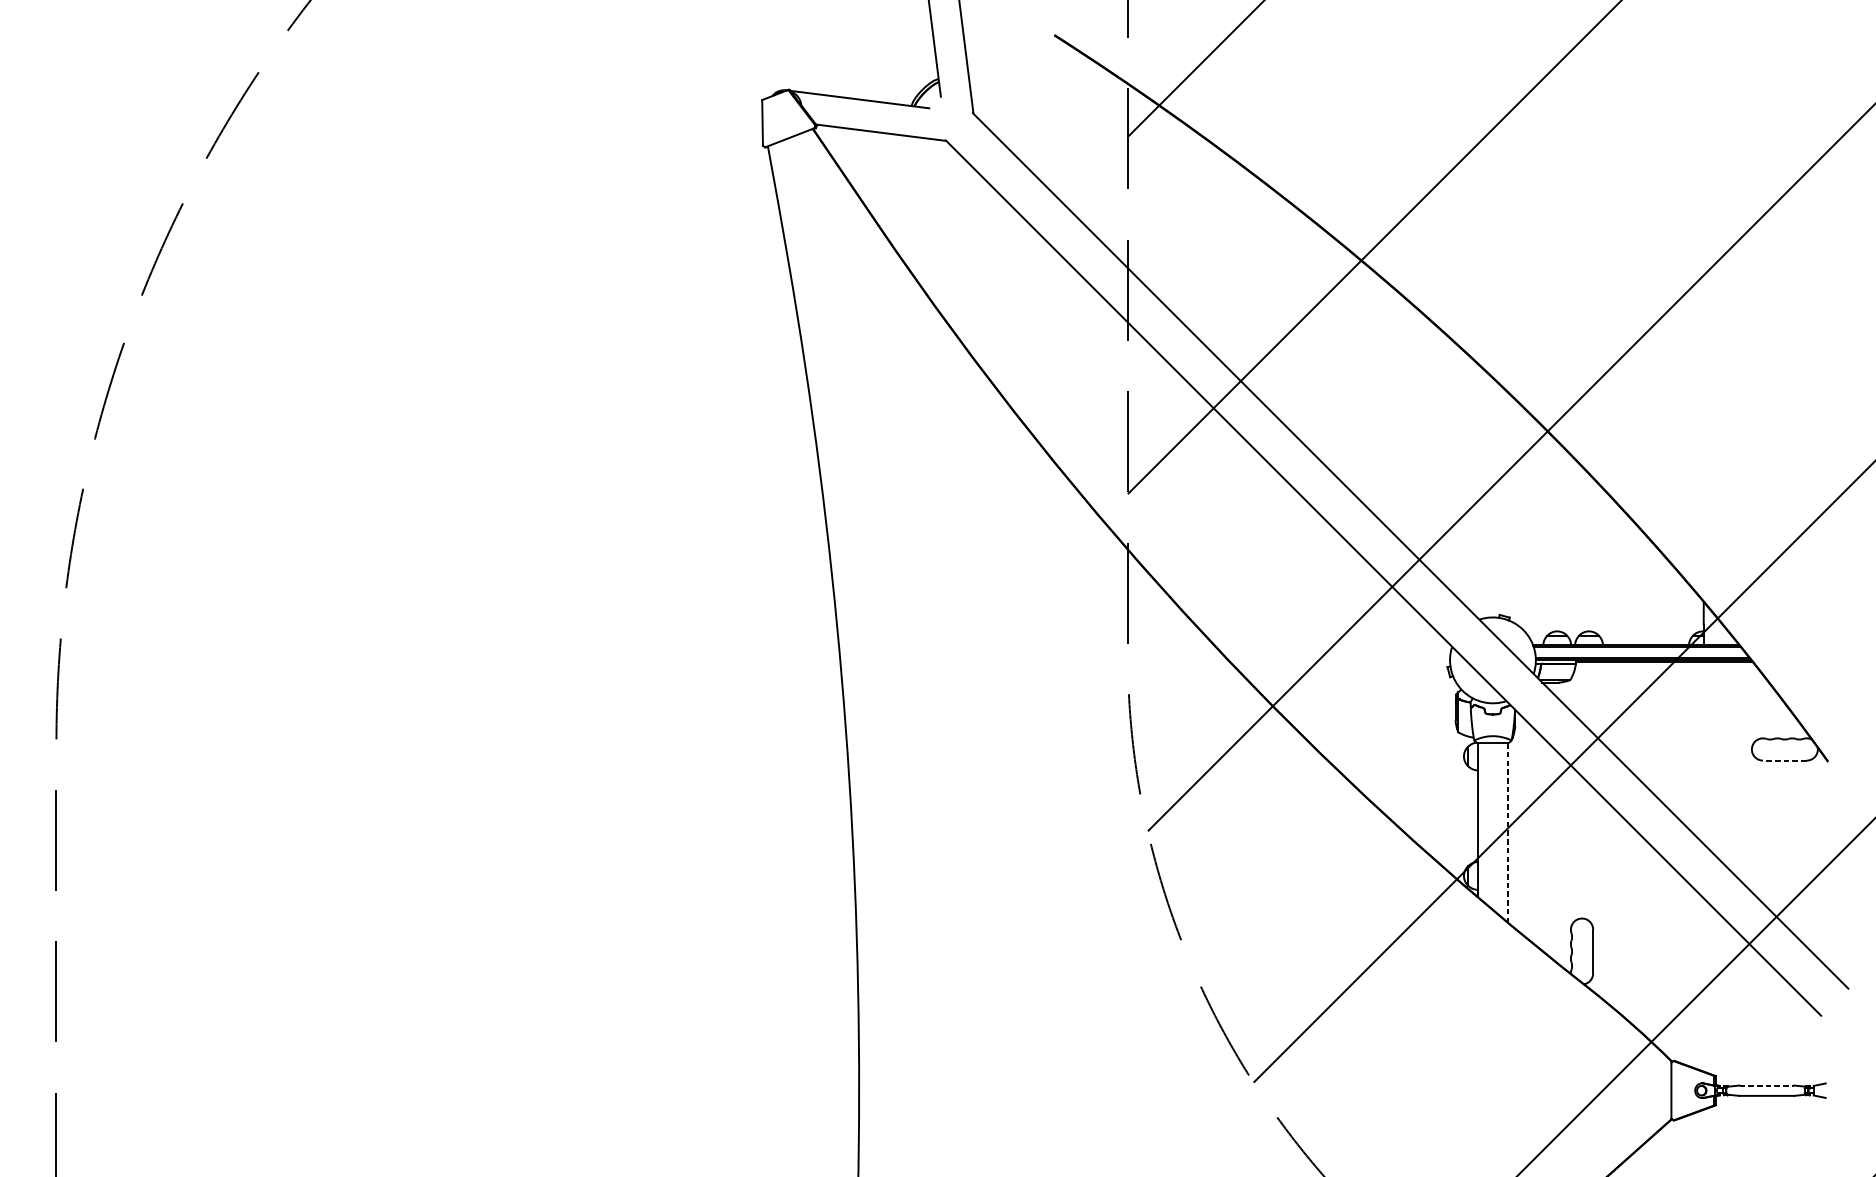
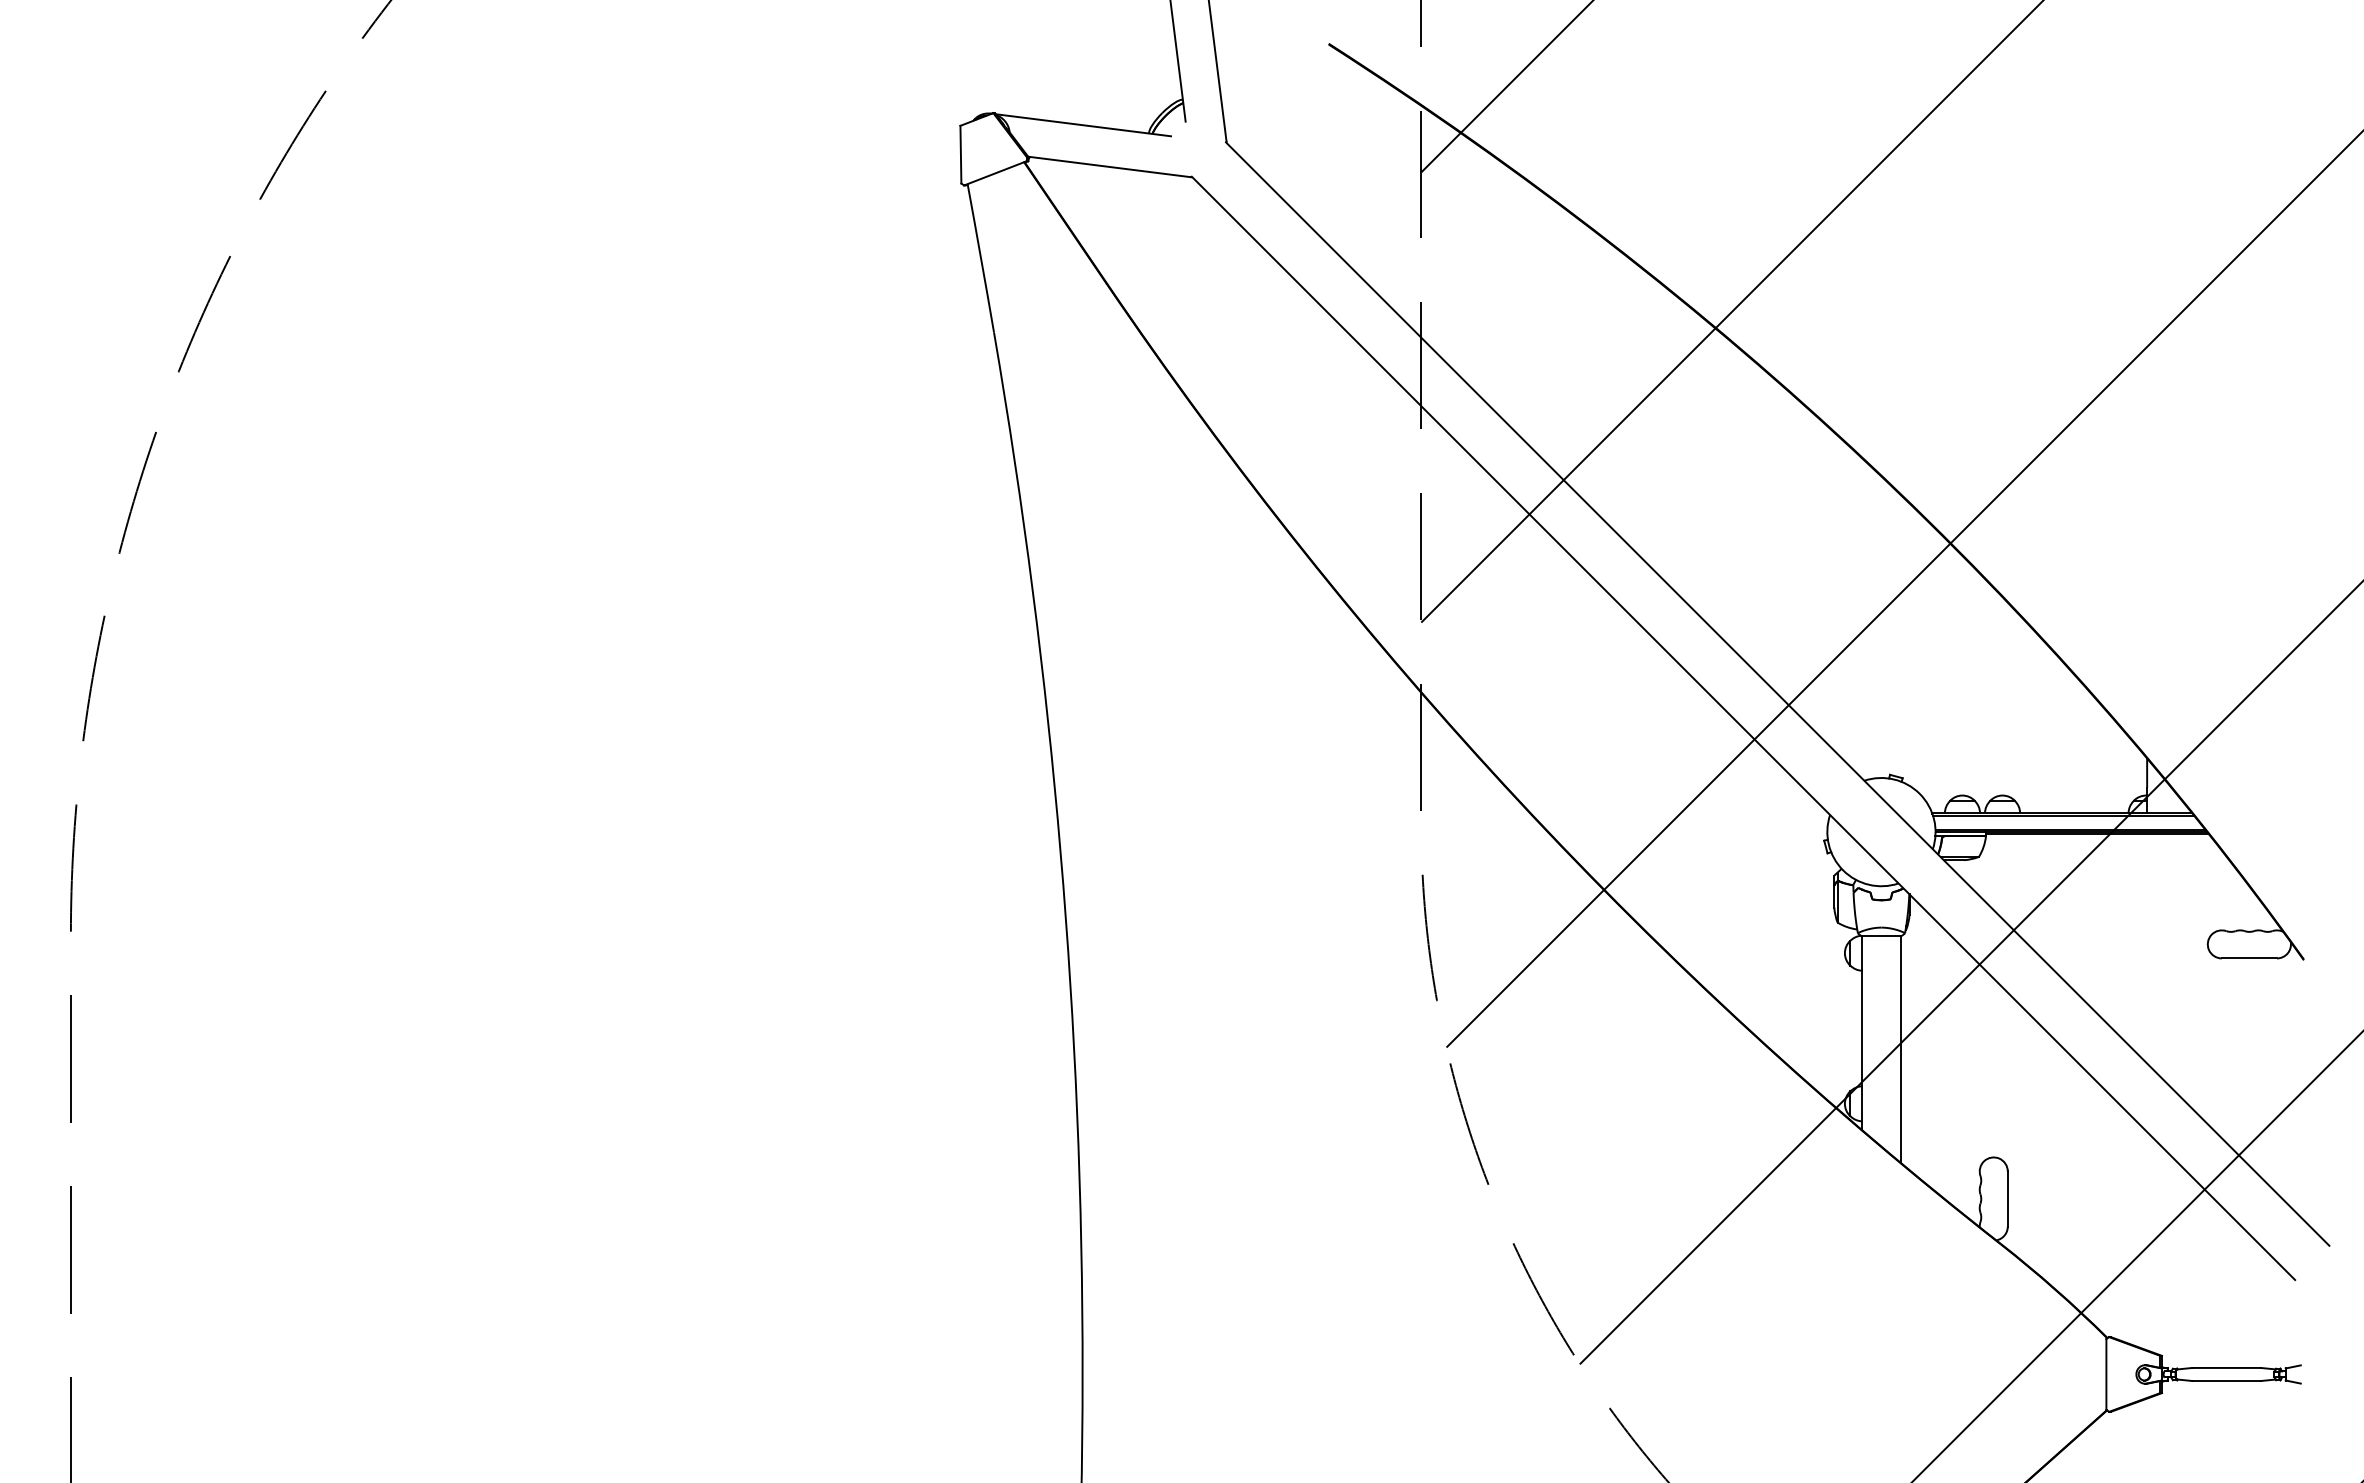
line: (1784, 760) -> (2249, 958), dashed -> solid
line: (1508, 833) -> (1900, 1050), dashed -> solid
line: (1767, 1085) -> (2227, 1367), dashed -> solid

